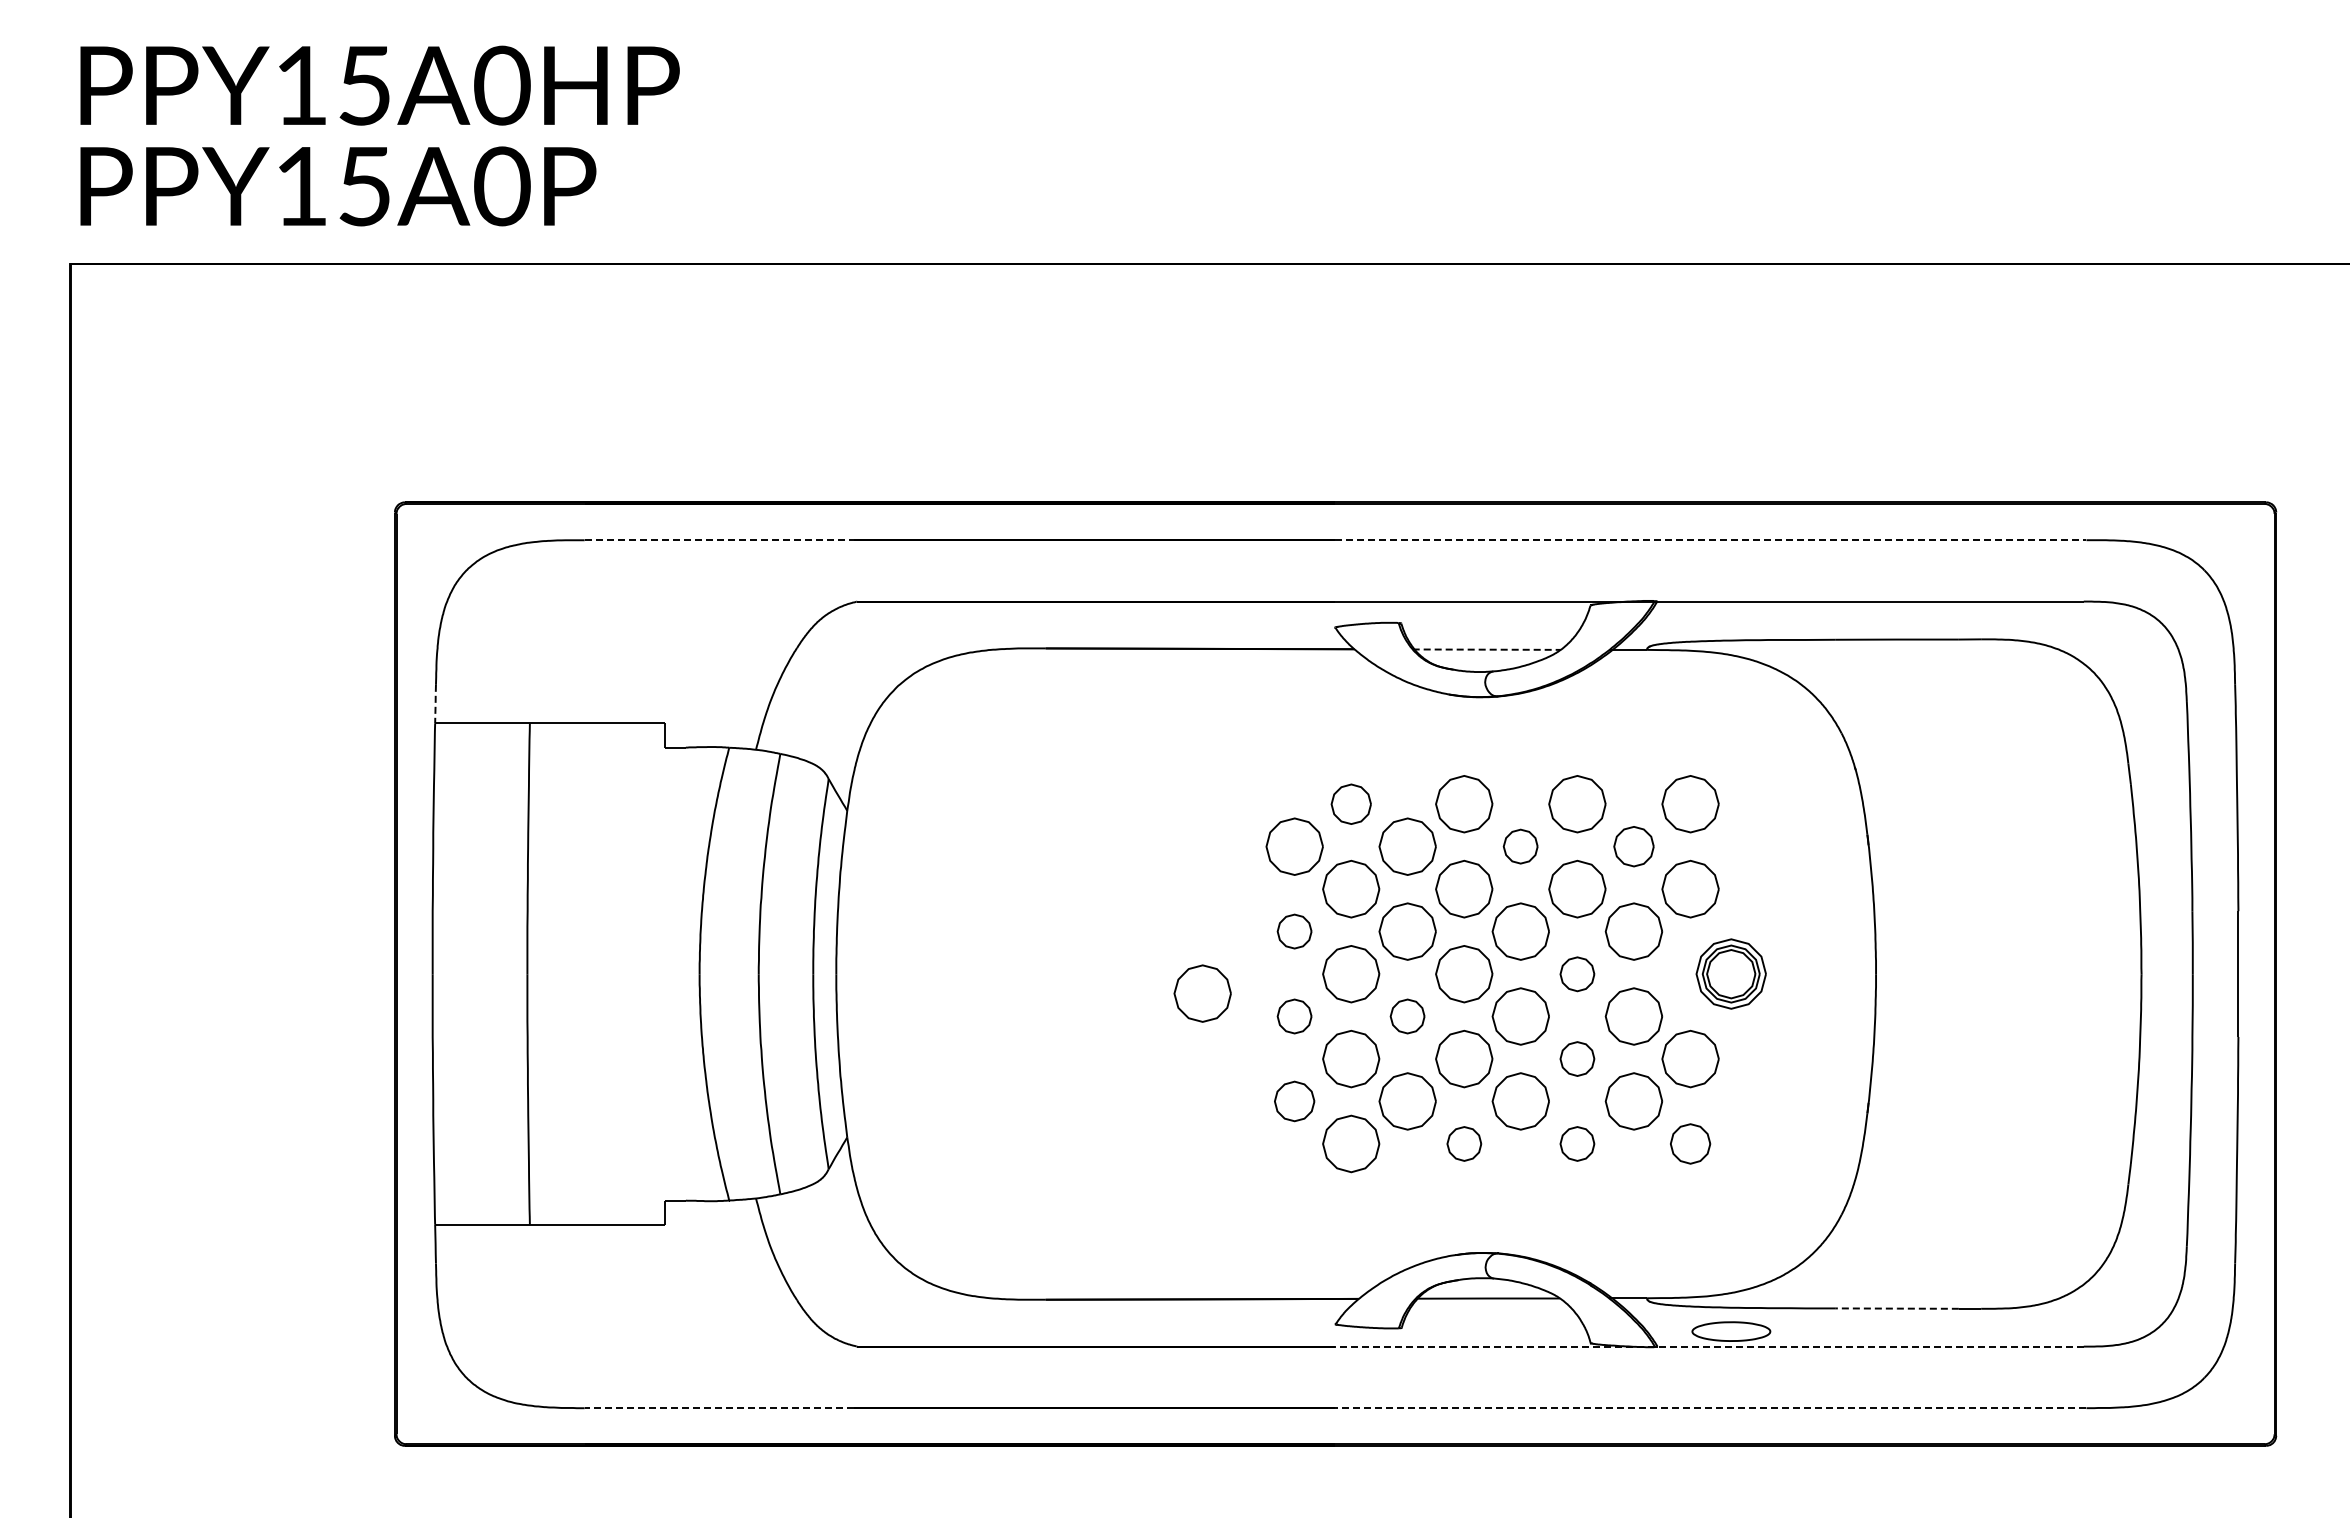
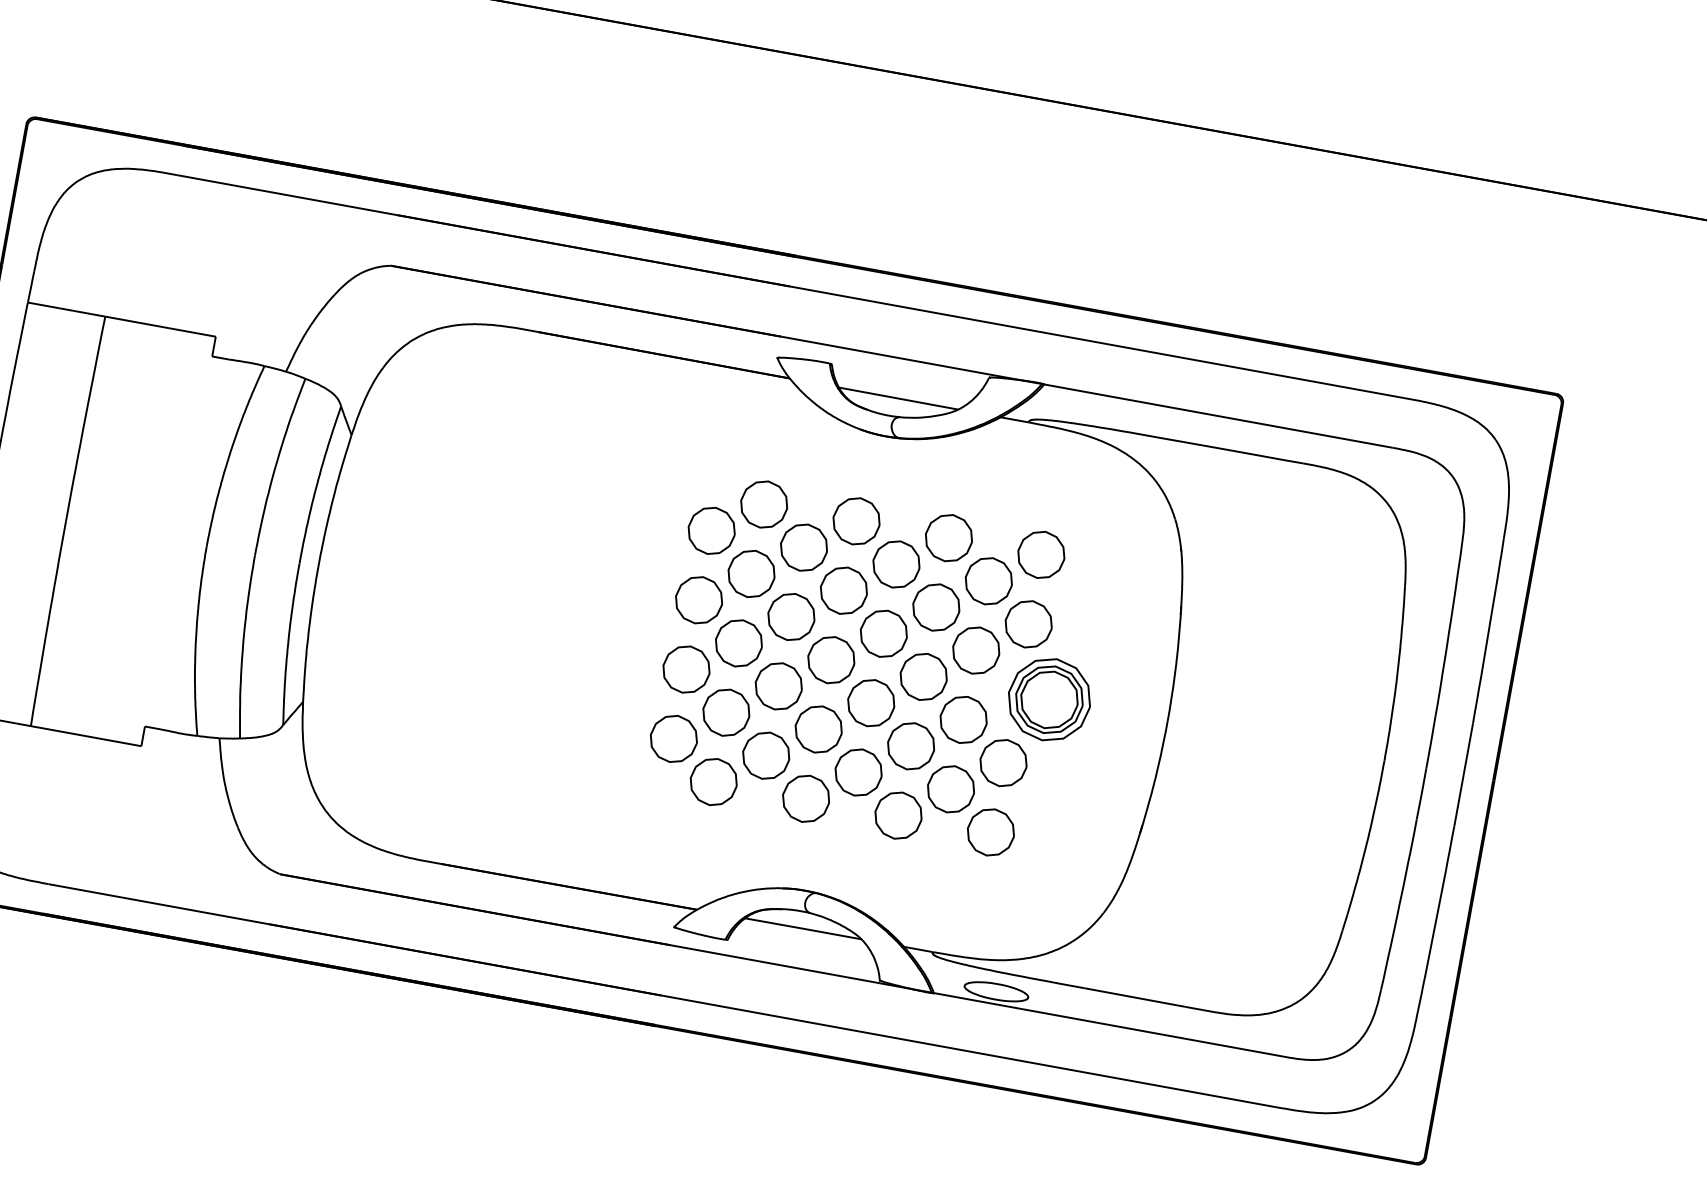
line: (719, 540) -> (287, 195), dashed -> solid
line: (1710, 540) -> (1096, 342), dashed -> solid
line: (1486, 649) -> (897, 398), dashed -> solid
line: (435, 704) -> (31, 287), dashed -> solid
part: (1351, 804) -> (764, 504), size x1.43
part: (1520, 846) -> (896, 564), size x1.67
part: (1633, 846) -> (988, 581), size x1.43
part: (1294, 931) -> (698, 600), size x1.67
part: (1730, 973) -> (1048, 699), size x1.43
part: (1577, 974) -> (923, 677), size x1.67
part: (1202, 993) -> (614, 637), removed
part: (1294, 1016) -> (686, 669), size x1.67
part: (1407, 1016) -> (778, 686), size x1.67
part: (1577, 1058) -> (911, 745), size x1.67
part: (1294, 1101) -> (673, 738), size x1.43
part: (1464, 1143) -> (806, 798), size x1.67
part: (1577, 1143) -> (898, 815), size x1.67
part: (1690, 1143) -> (990, 832), size x1.43
line: (1897, 1308) -> (1135, 997), dashed -> solid
line: (1709, 1346) -> (976, 1000), dashed -> solid
line: (719, 1408) -> (158, 904), dashed -> solid
line: (1710, 1408) -> (967, 1051), dashed -> solid

